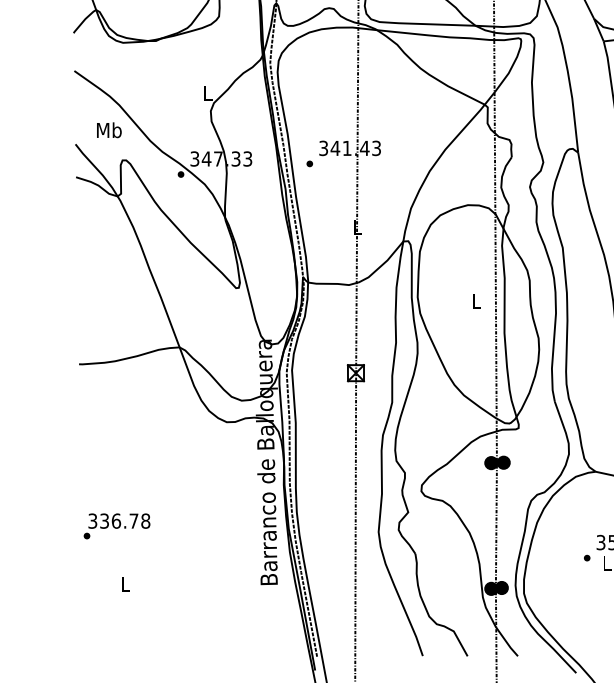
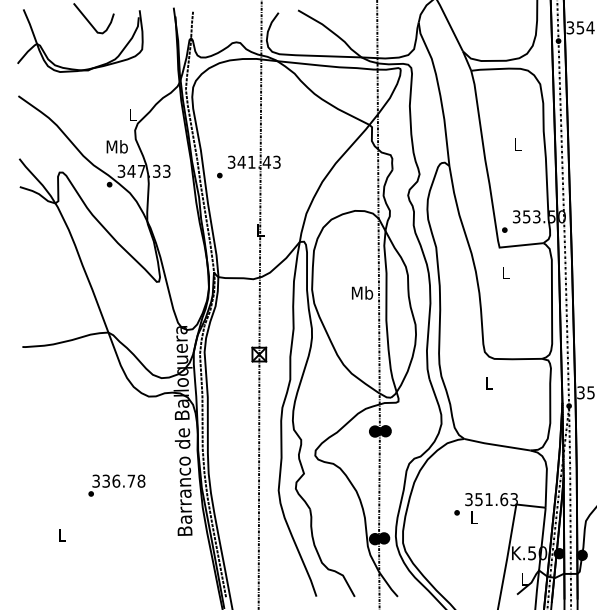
text: (108, 129) -> (116, 146), moved
text: (476, 300) -> (362, 292), L -> Mb
text: (116, 526) -> (116, 485), moved

